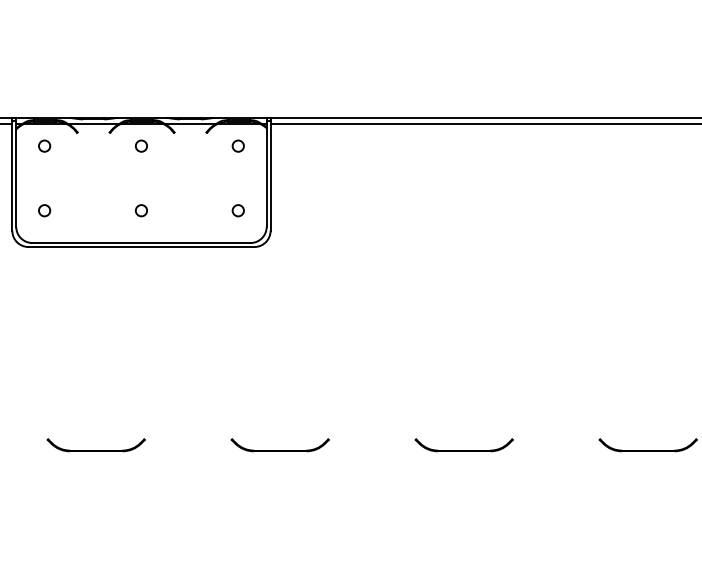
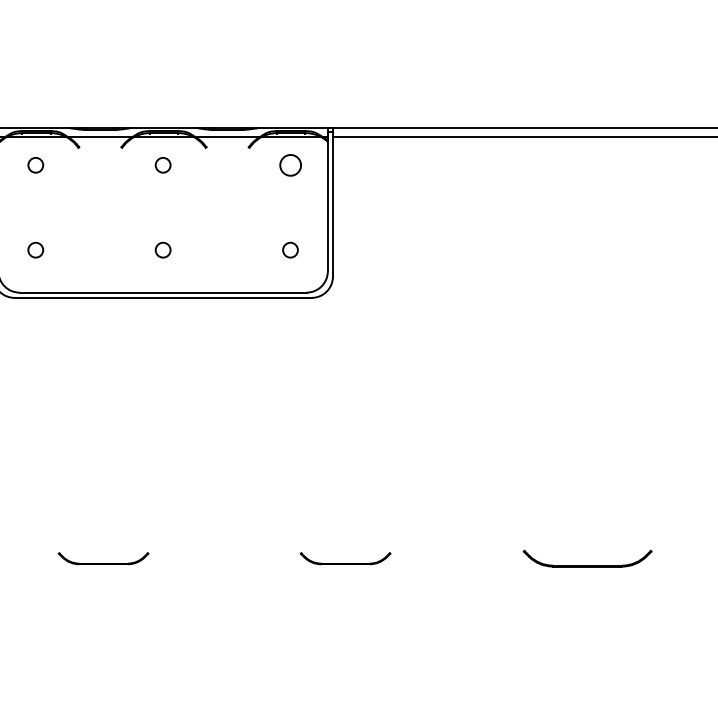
circle: (237, 145) -> (289, 164), size x1.4
part: (95, 445) -> (102, 558), size x0.7
part: (279, 445) -> (344, 558), size x0.7

